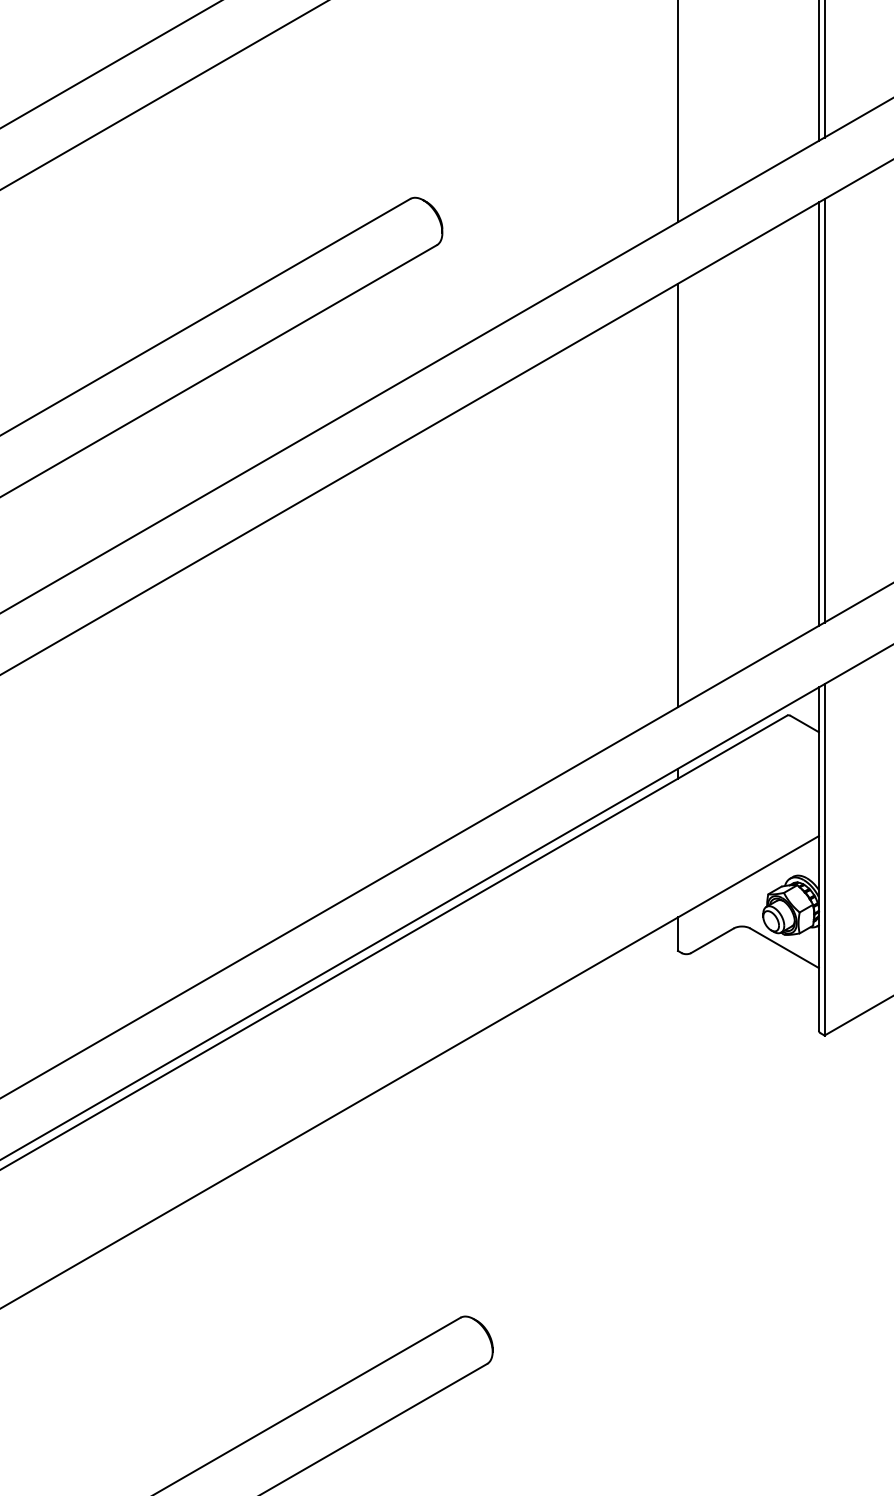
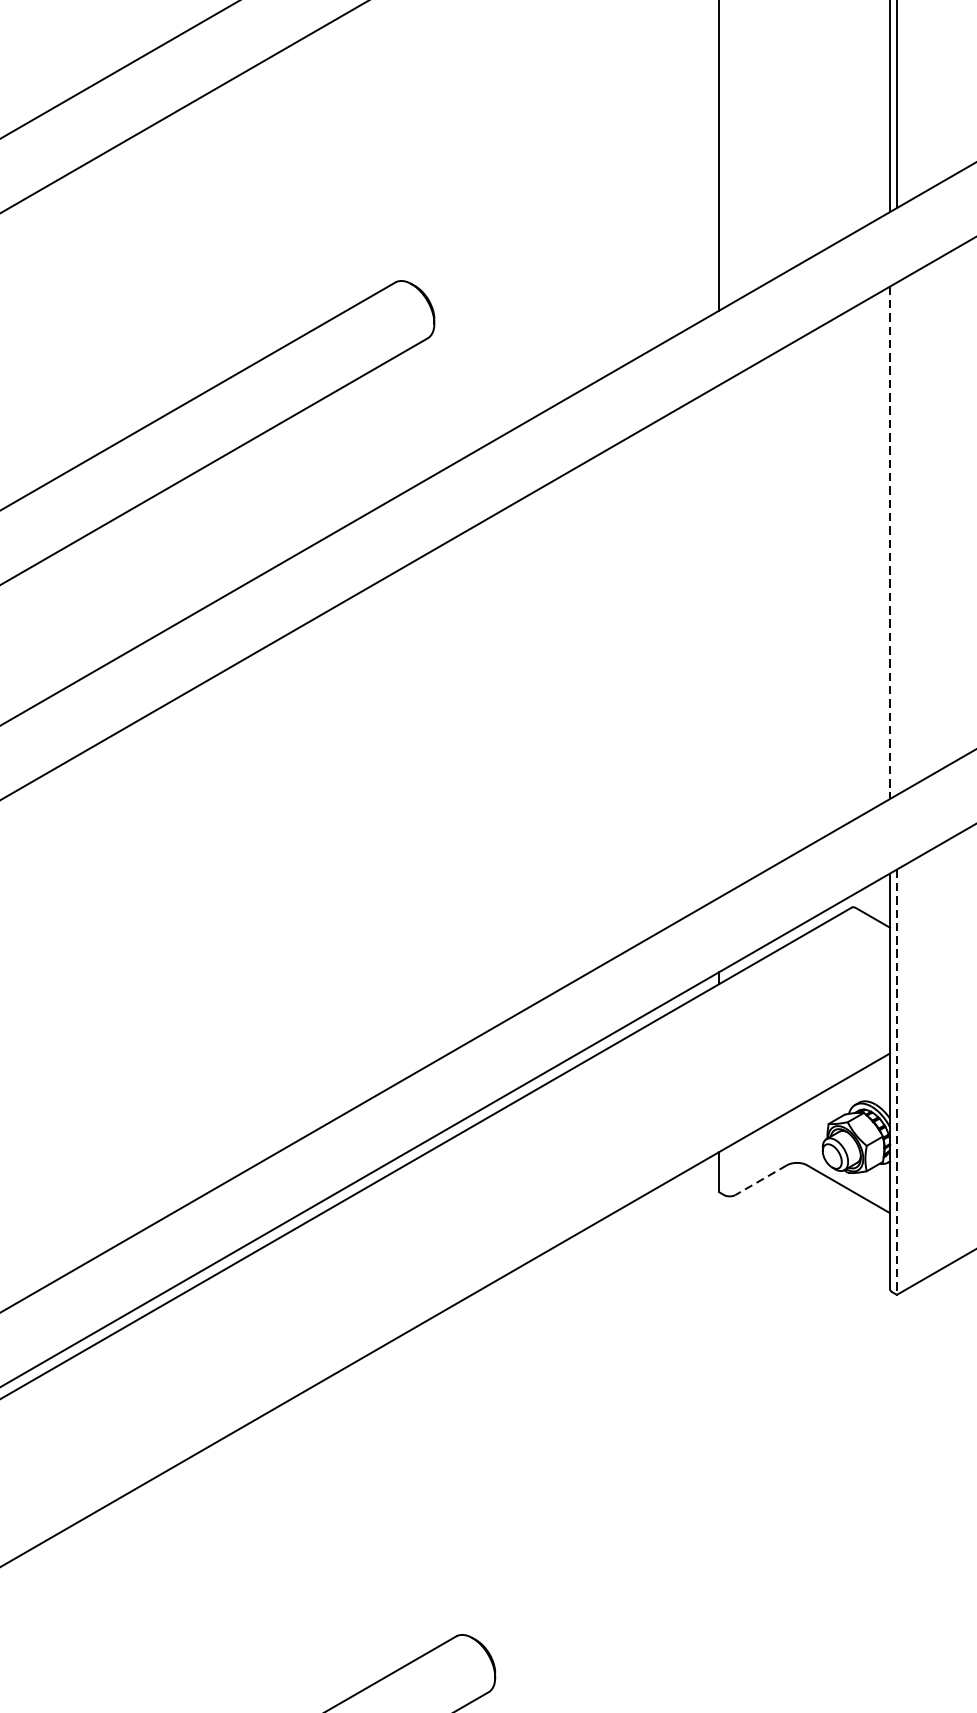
line: (824, 410) -> (896, 538), removed
line: (818, 414) -> (889, 543), solid -> dashed
line: (677, 495) -> (718, 641), removed
line: (824, 859) -> (896, 1081), solid -> dashed
line: (712, 940) -> (761, 1179), solid -> dashed

